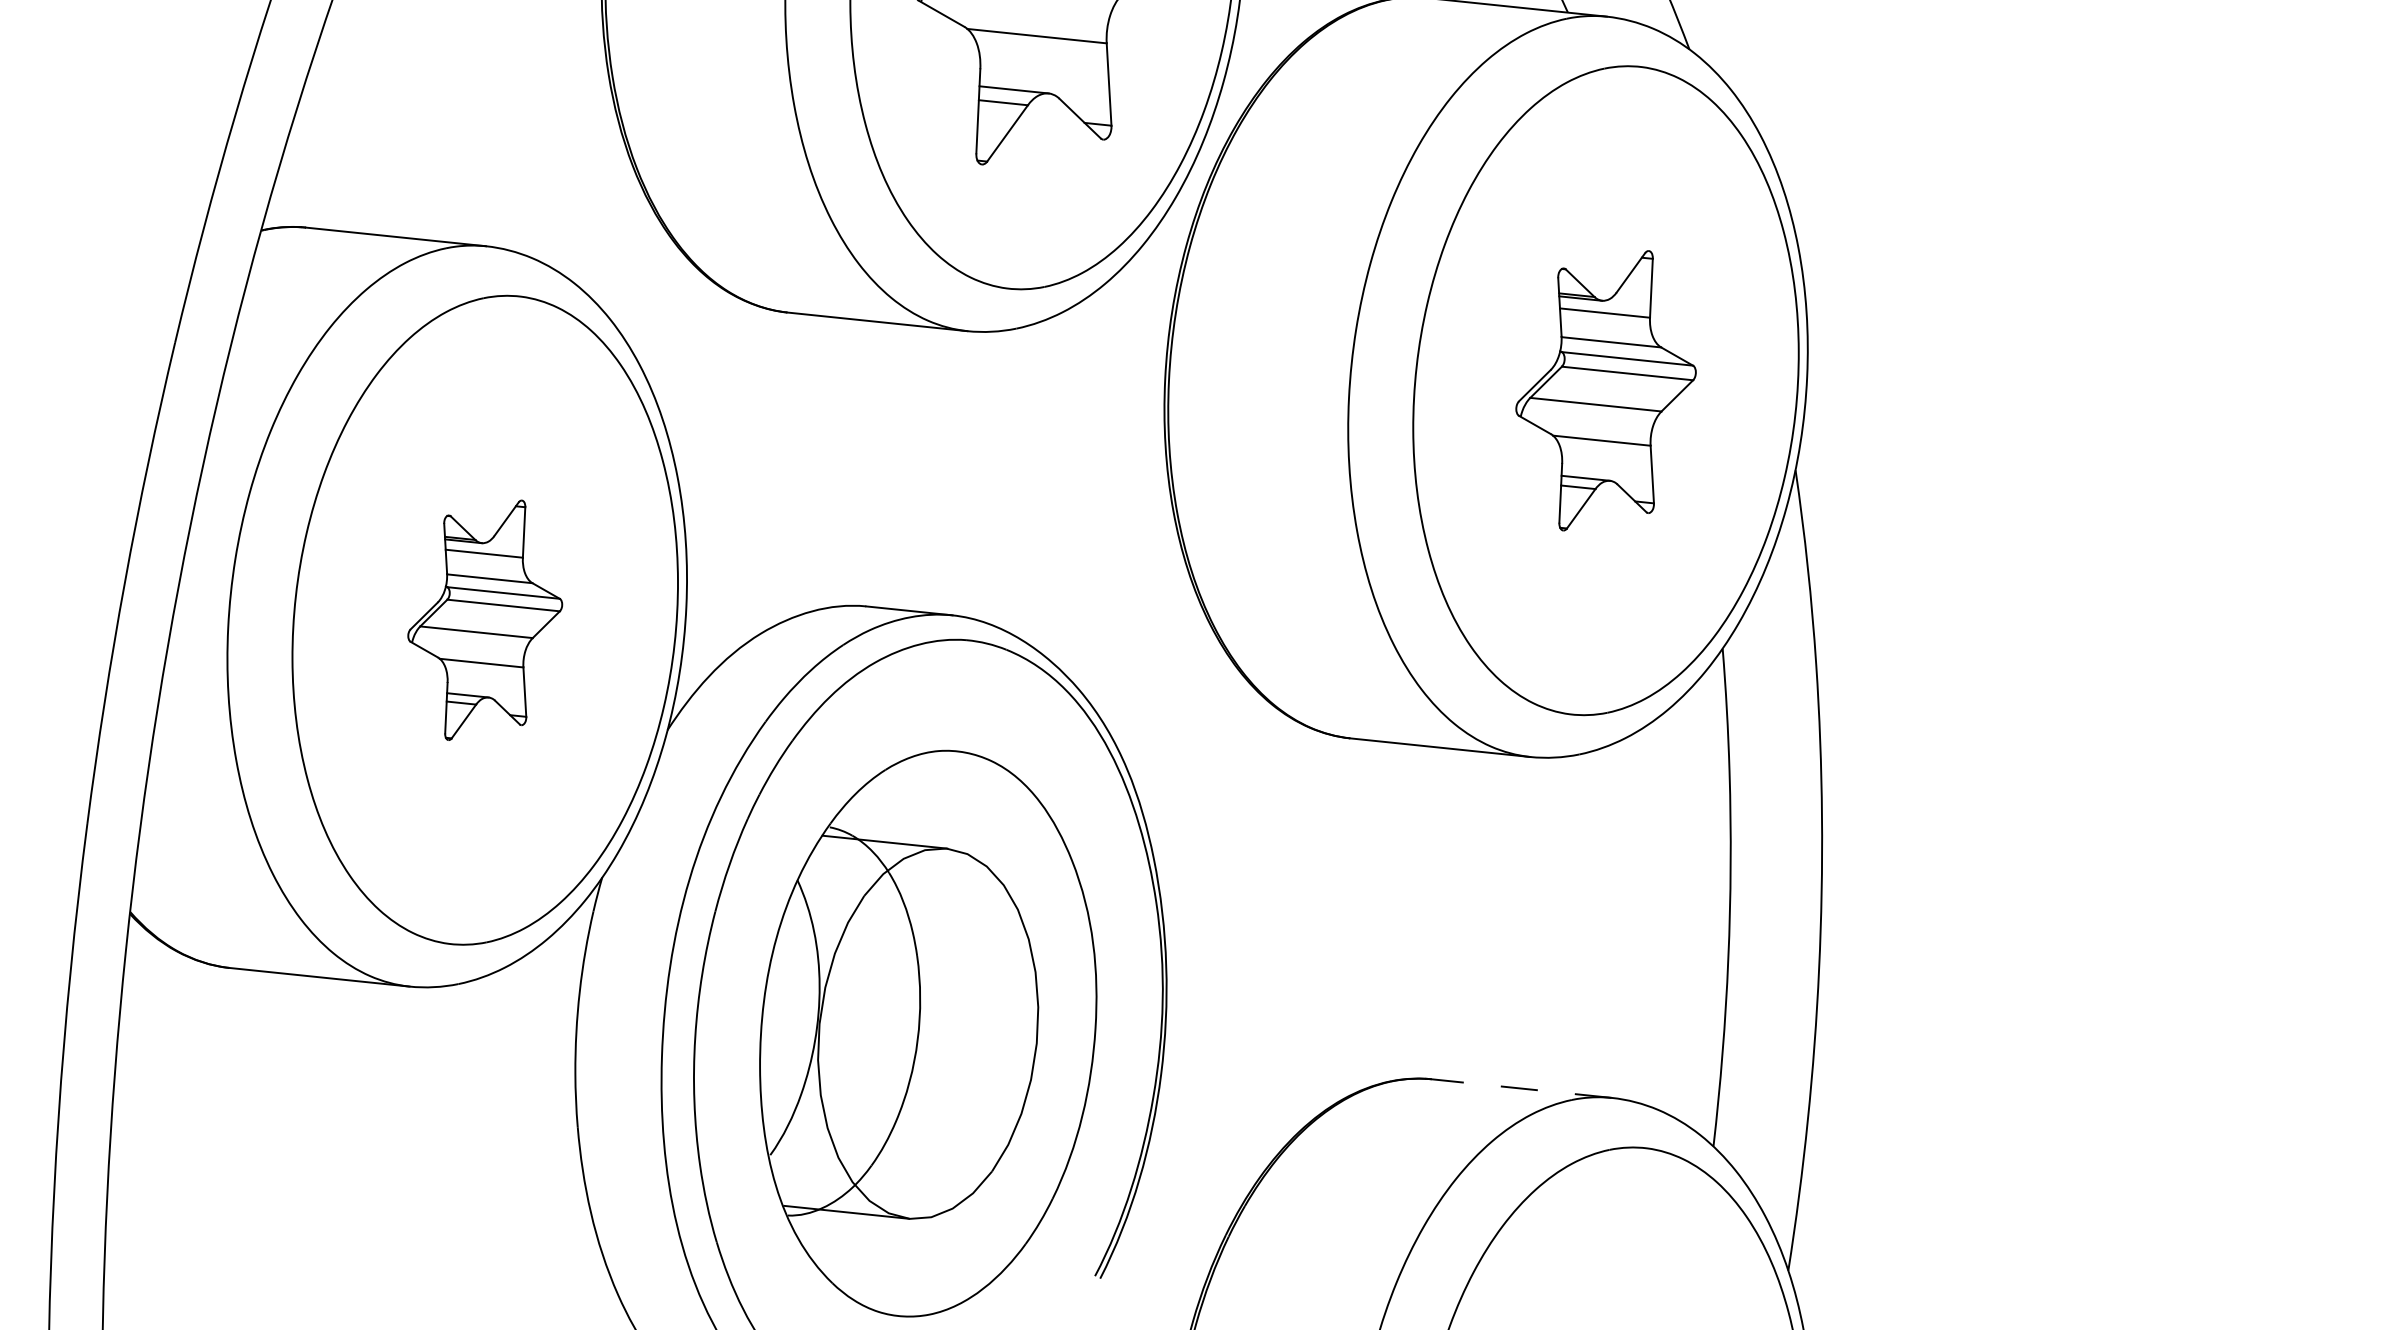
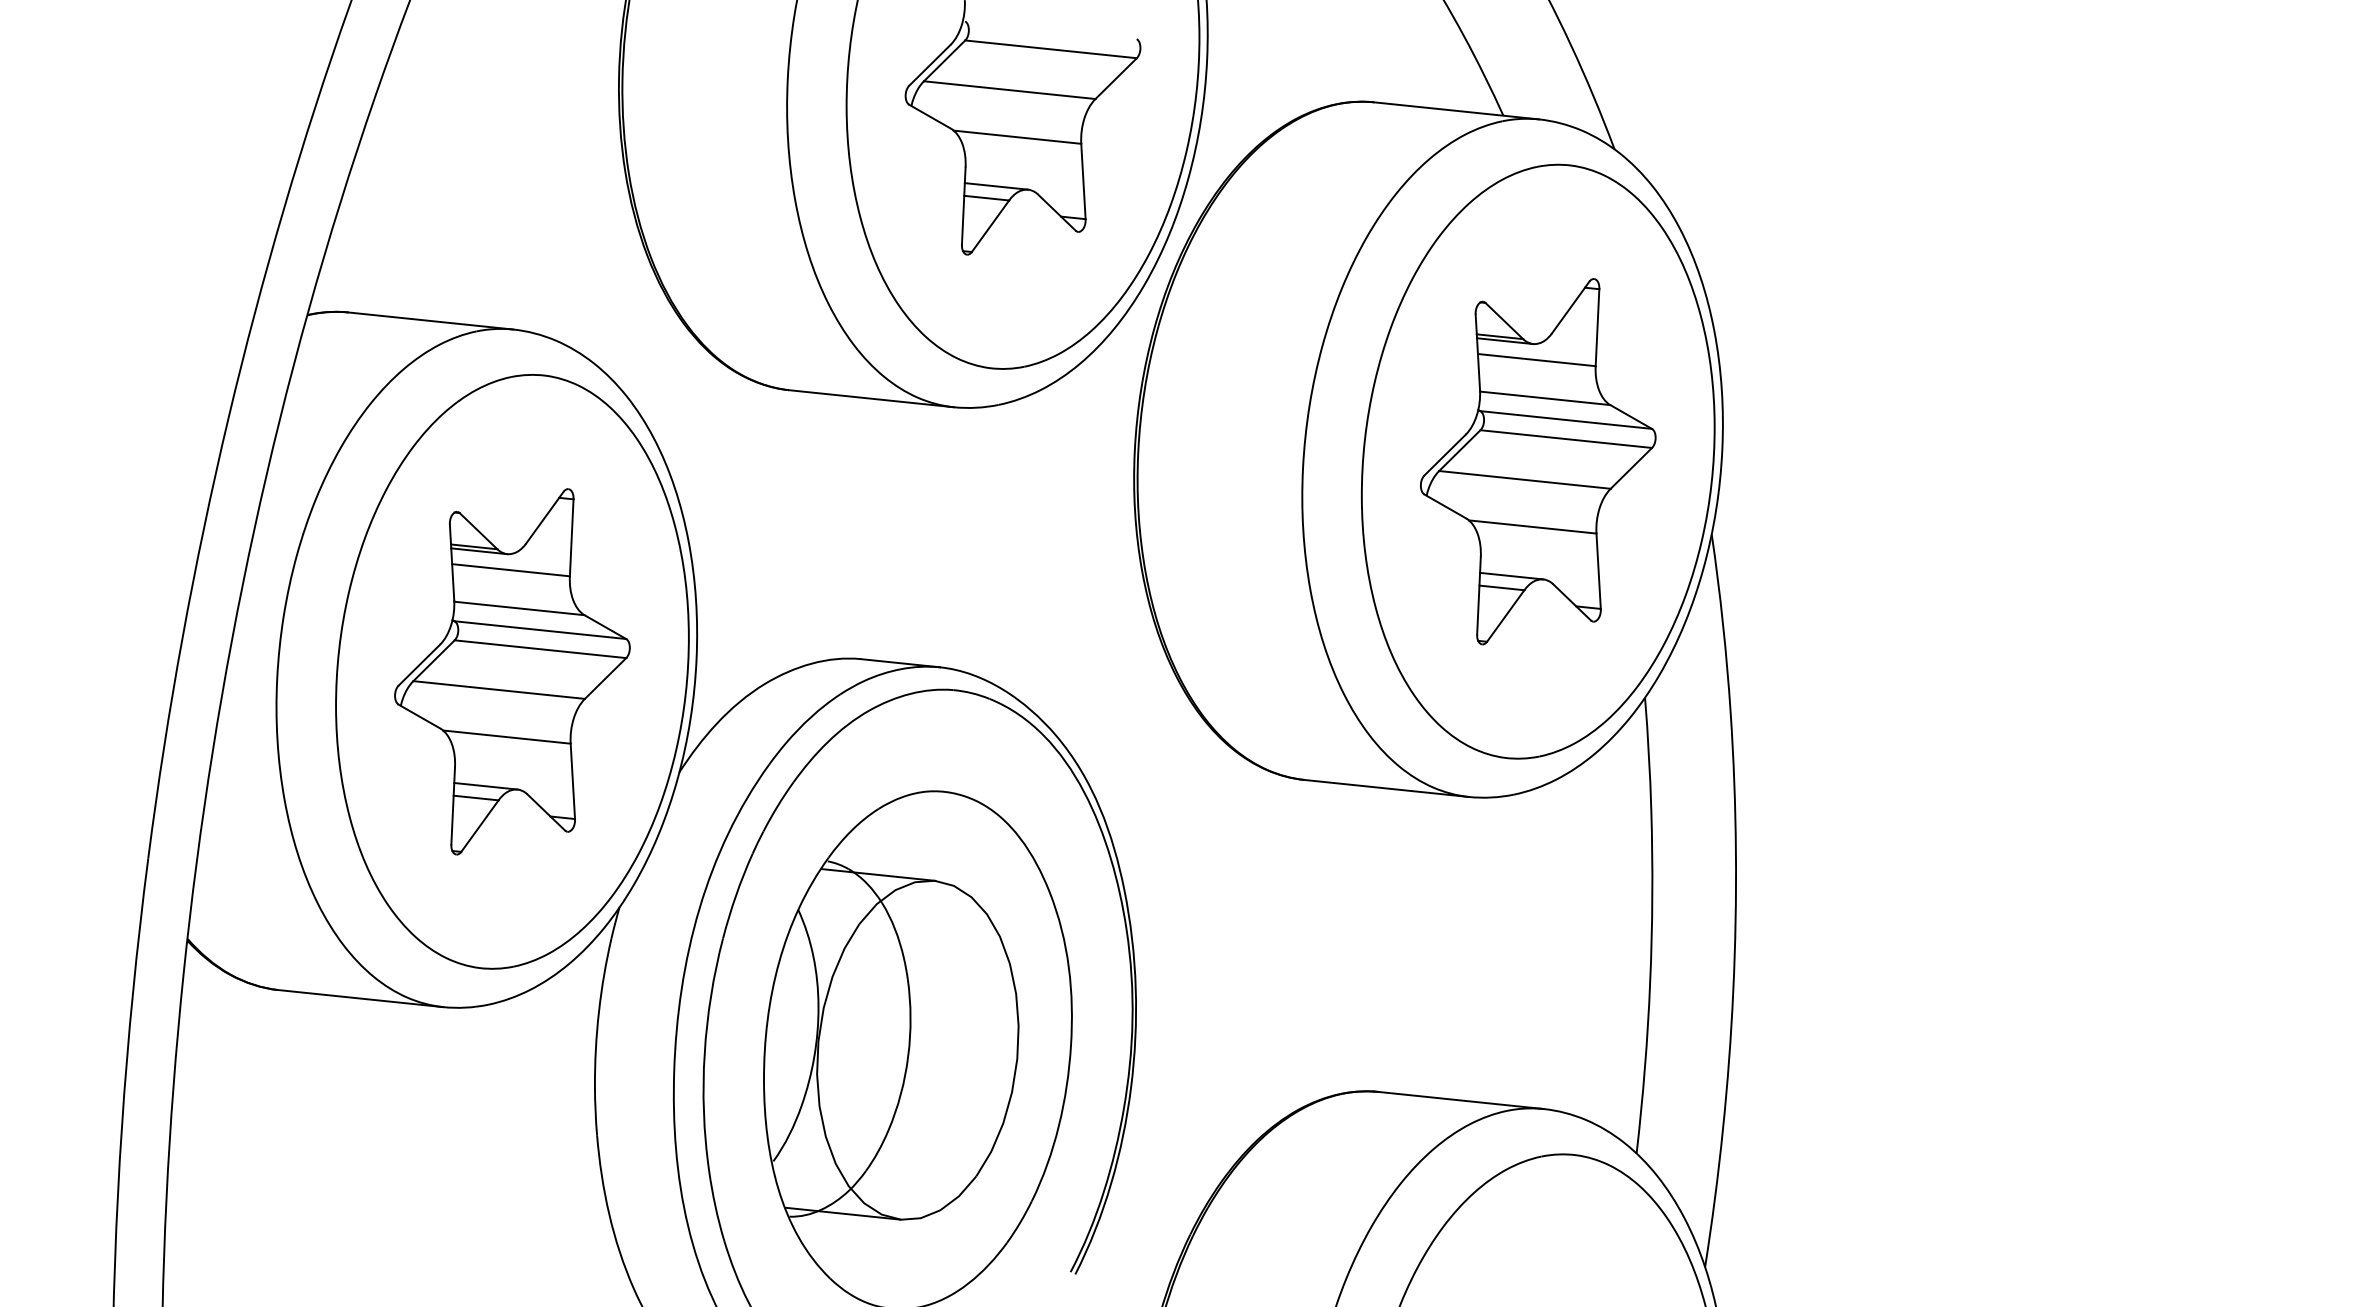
part: (1606, 390) -> (1538, 461), size x1.43
part: (485, 619) -> (512, 671), size x1.67
line: (1522, 1088) -> (1461, 1100), dashed -> solid

